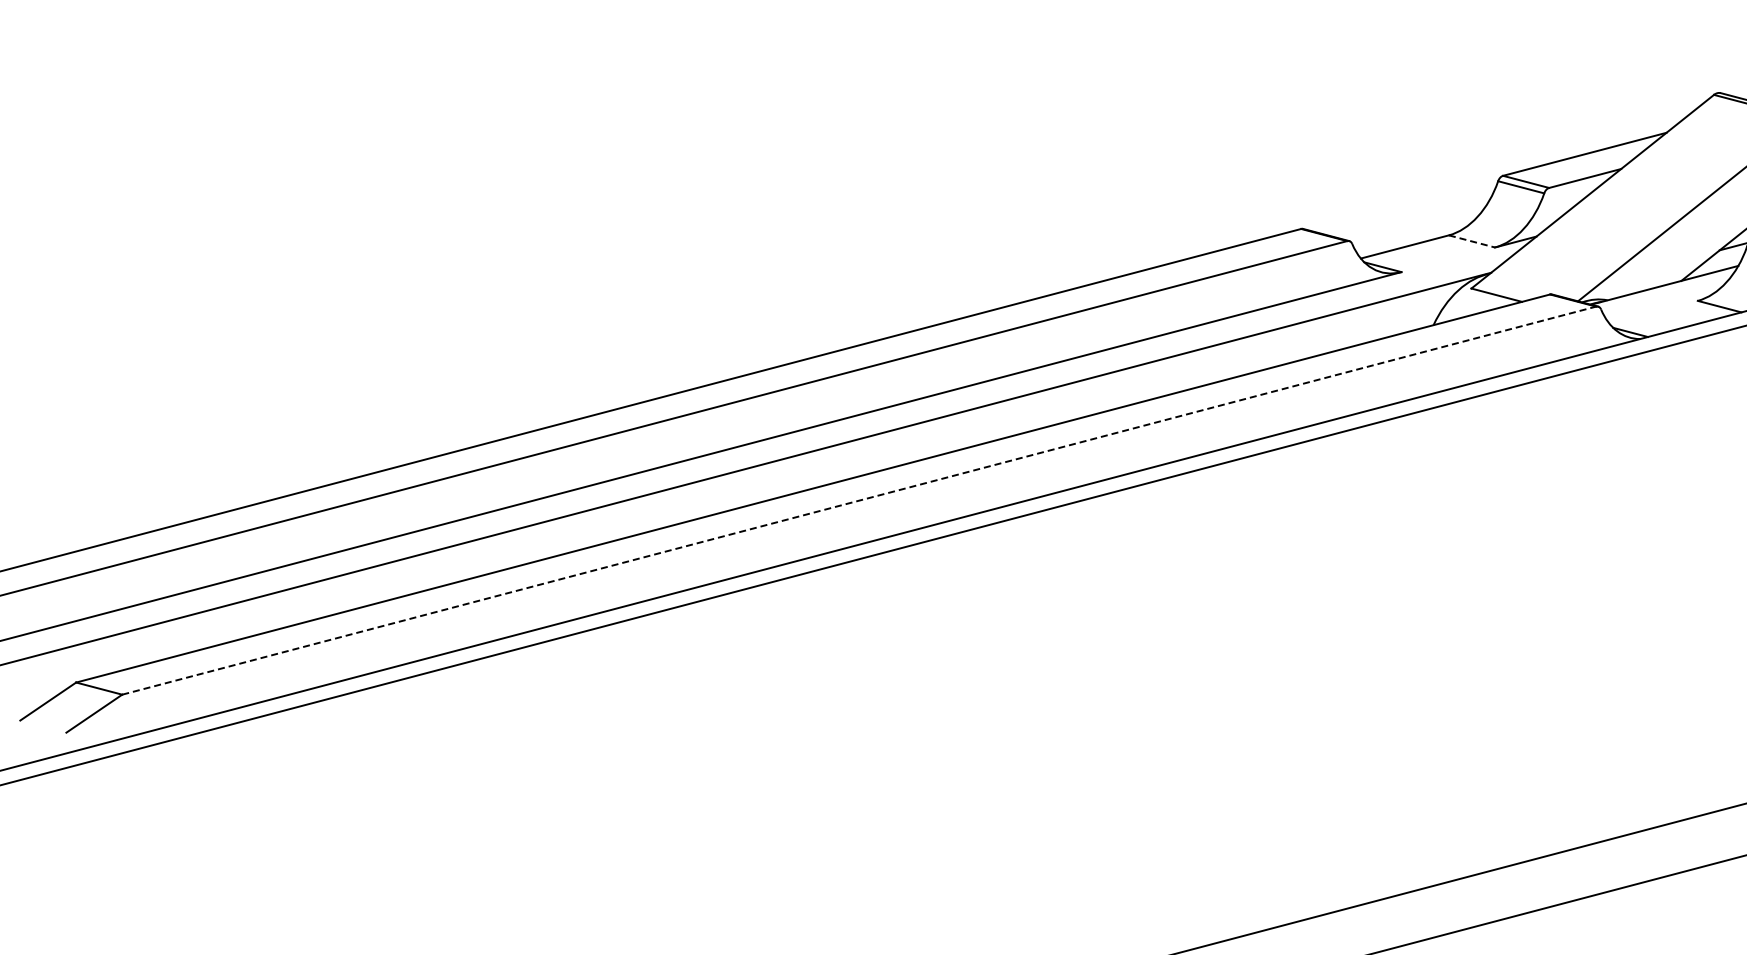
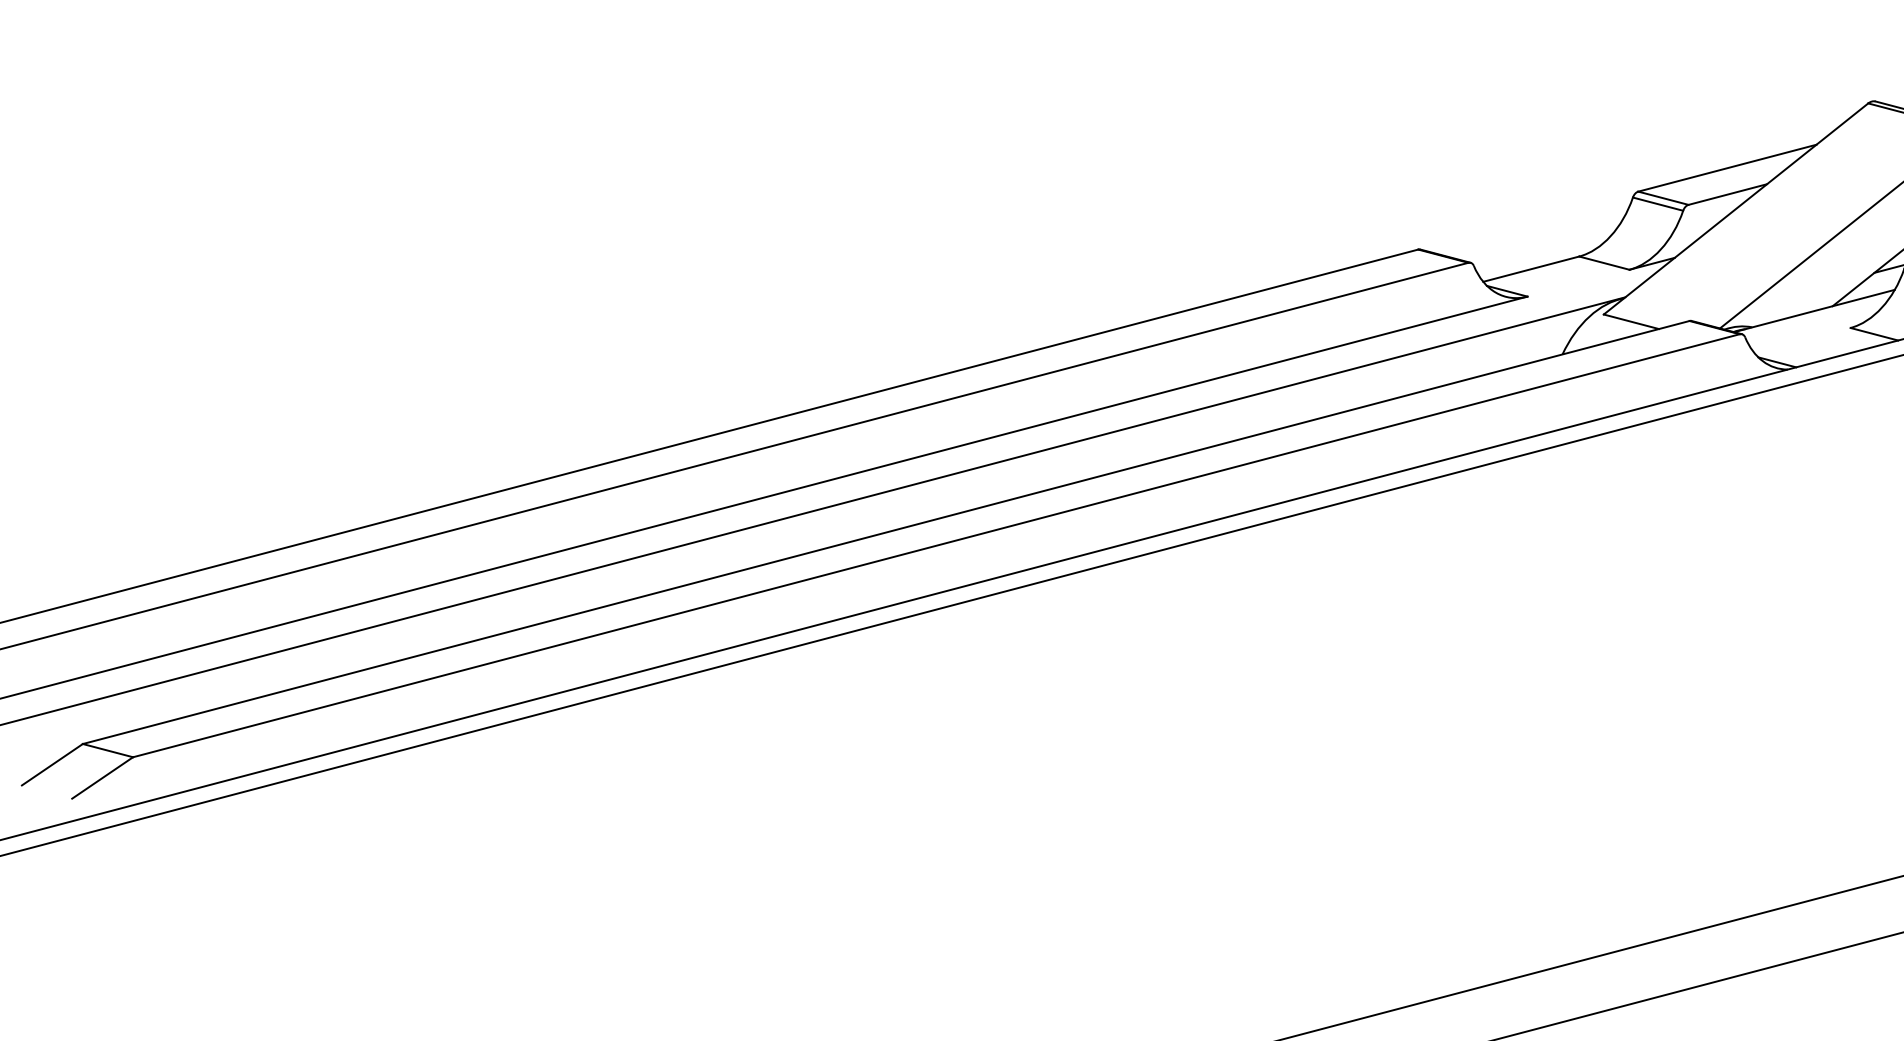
line: (1471, 241) -> (1603, 263), dashed -> solid
line: (859, 500) -> (936, 545), dashed -> solid

